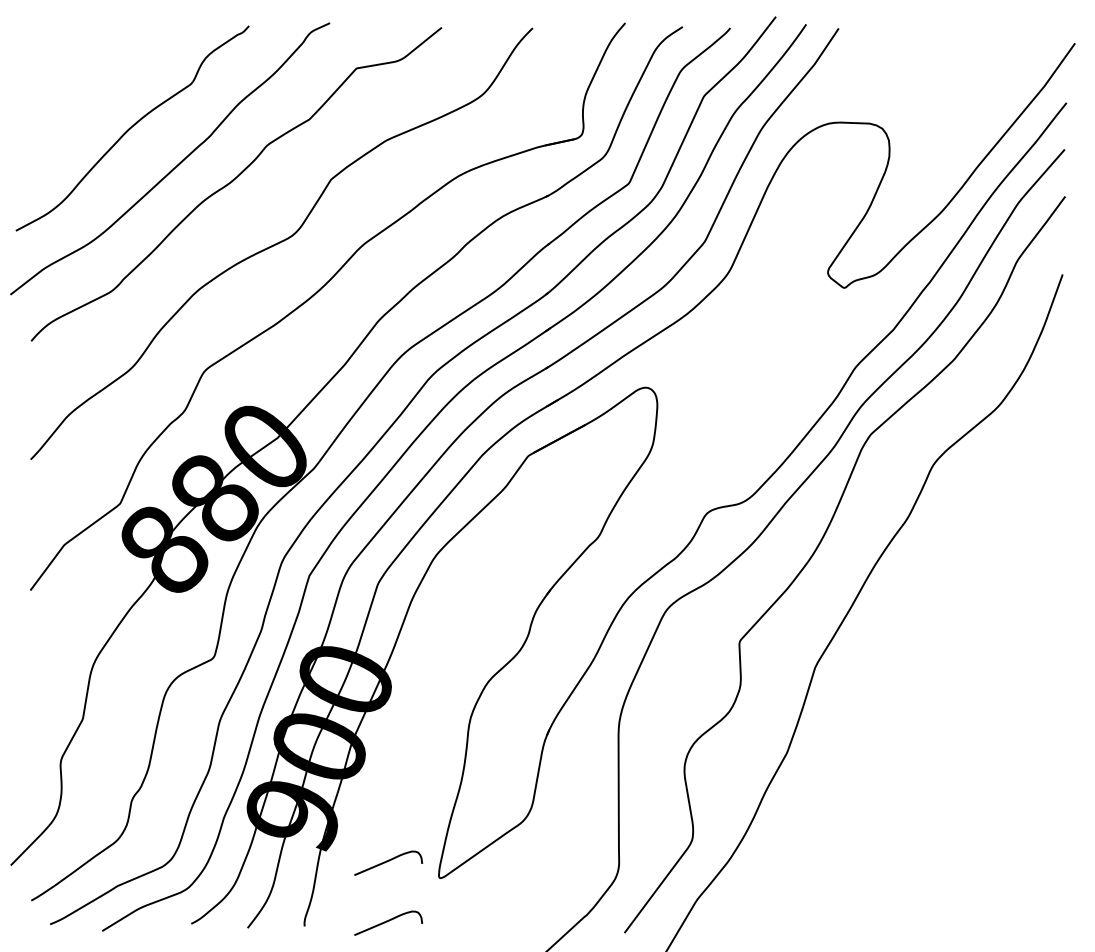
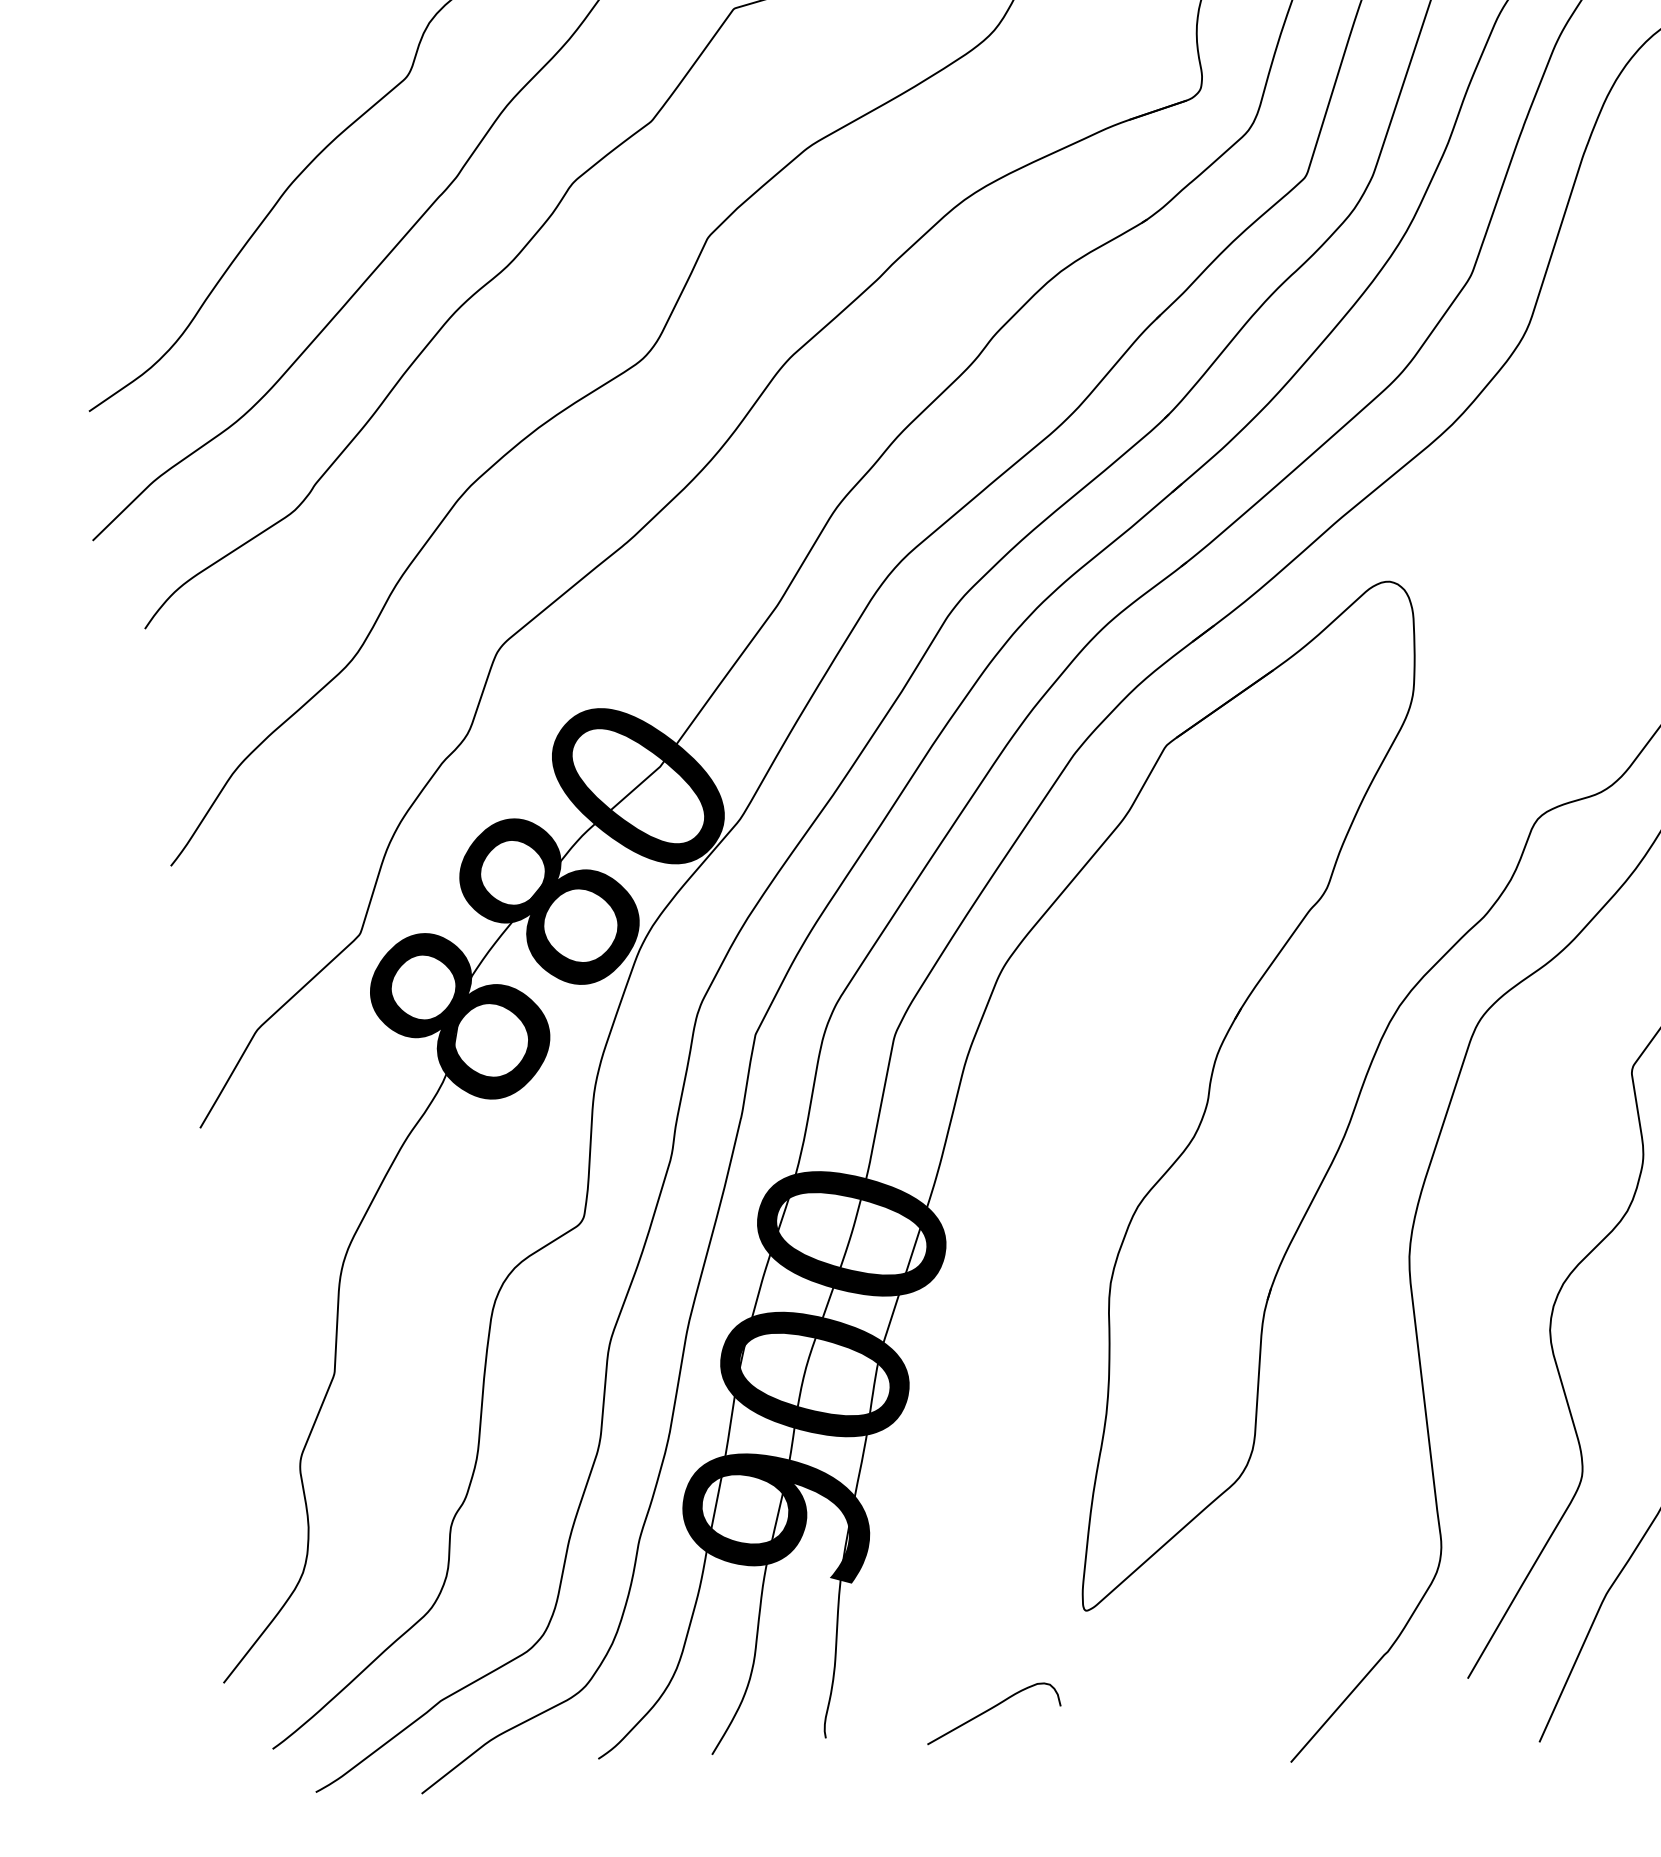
curve: (388, 861) -> (978, 1589), removed

